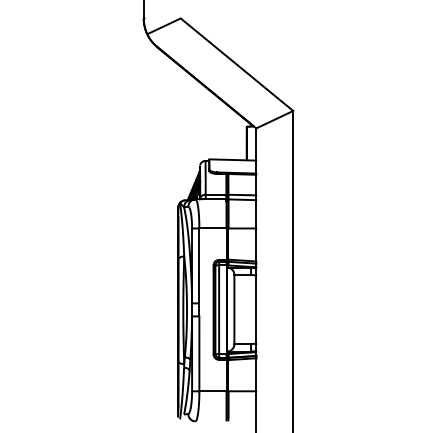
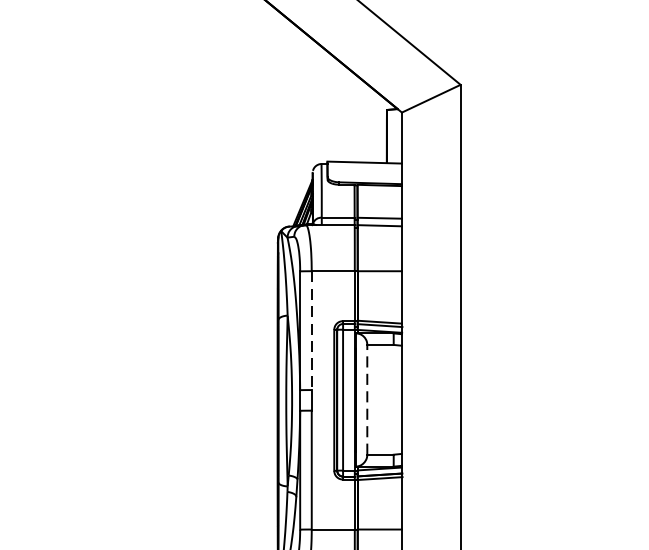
line: (199, 266) -> (311, 331), solid -> dashed
line: (234, 309) -> (367, 399), solid -> dashed

